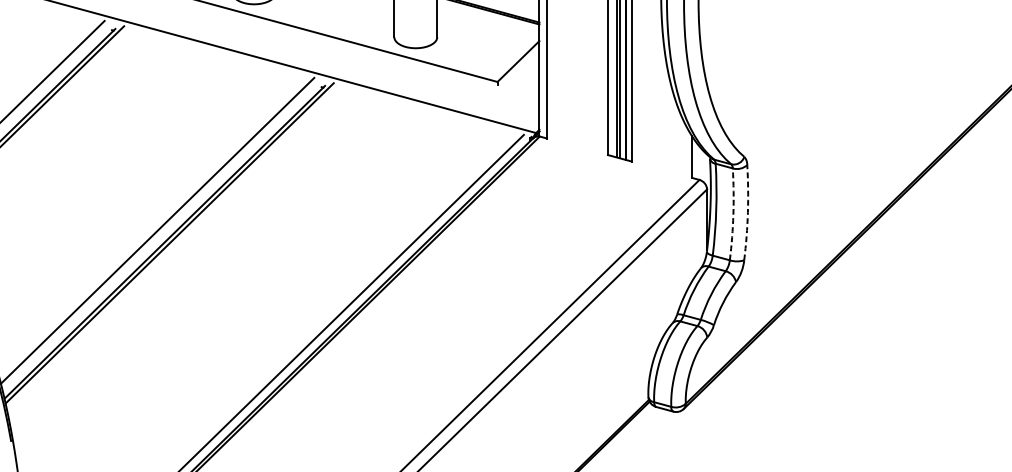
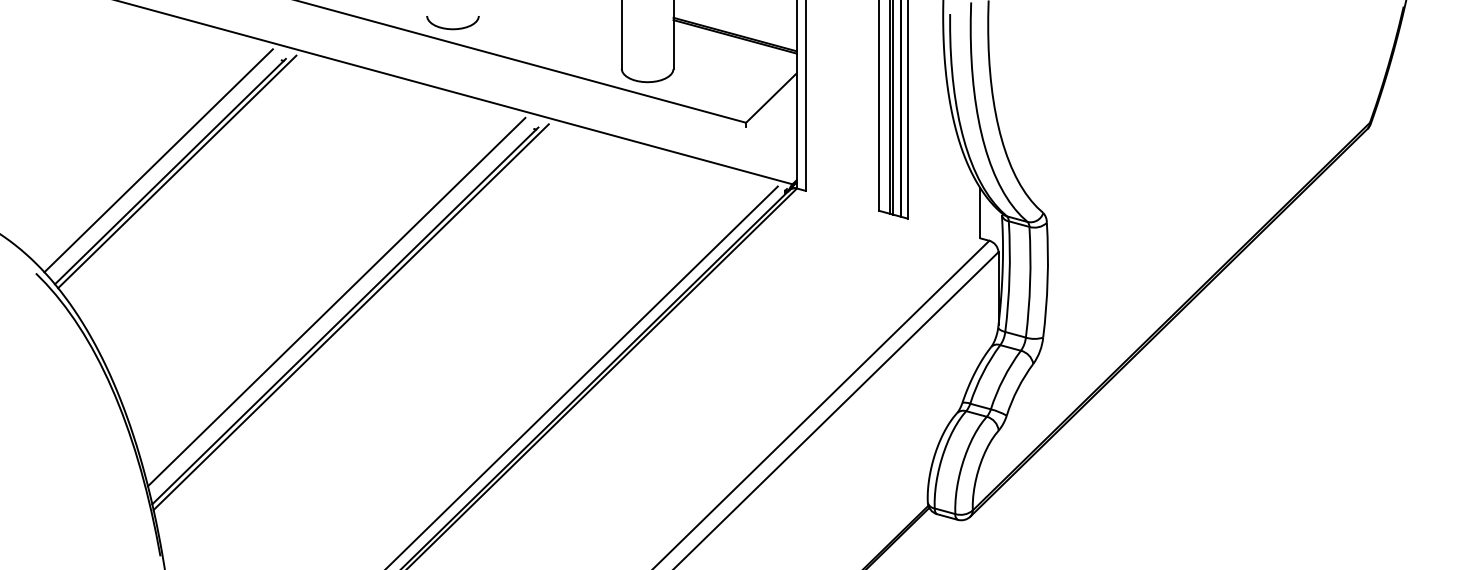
arc: (747, 212) -> (1047, 280), dashed -> solid
arc: (733, 214) -> (1030, 282), dashed -> solid

